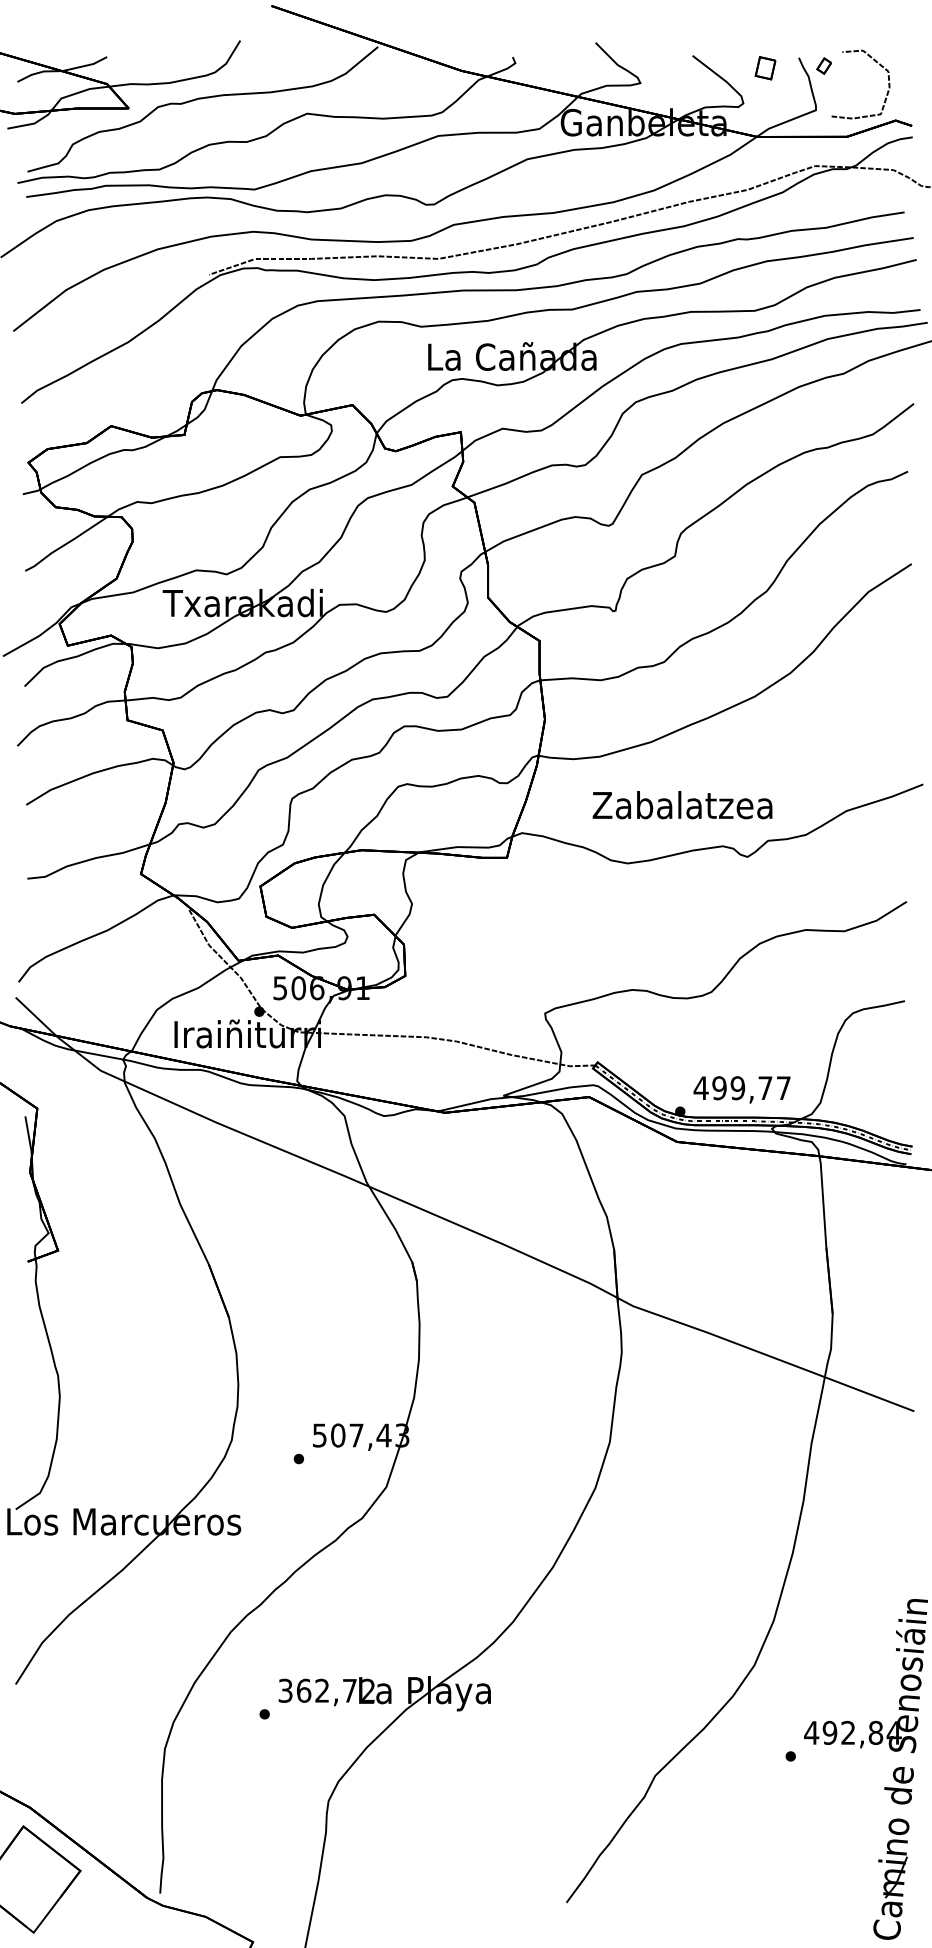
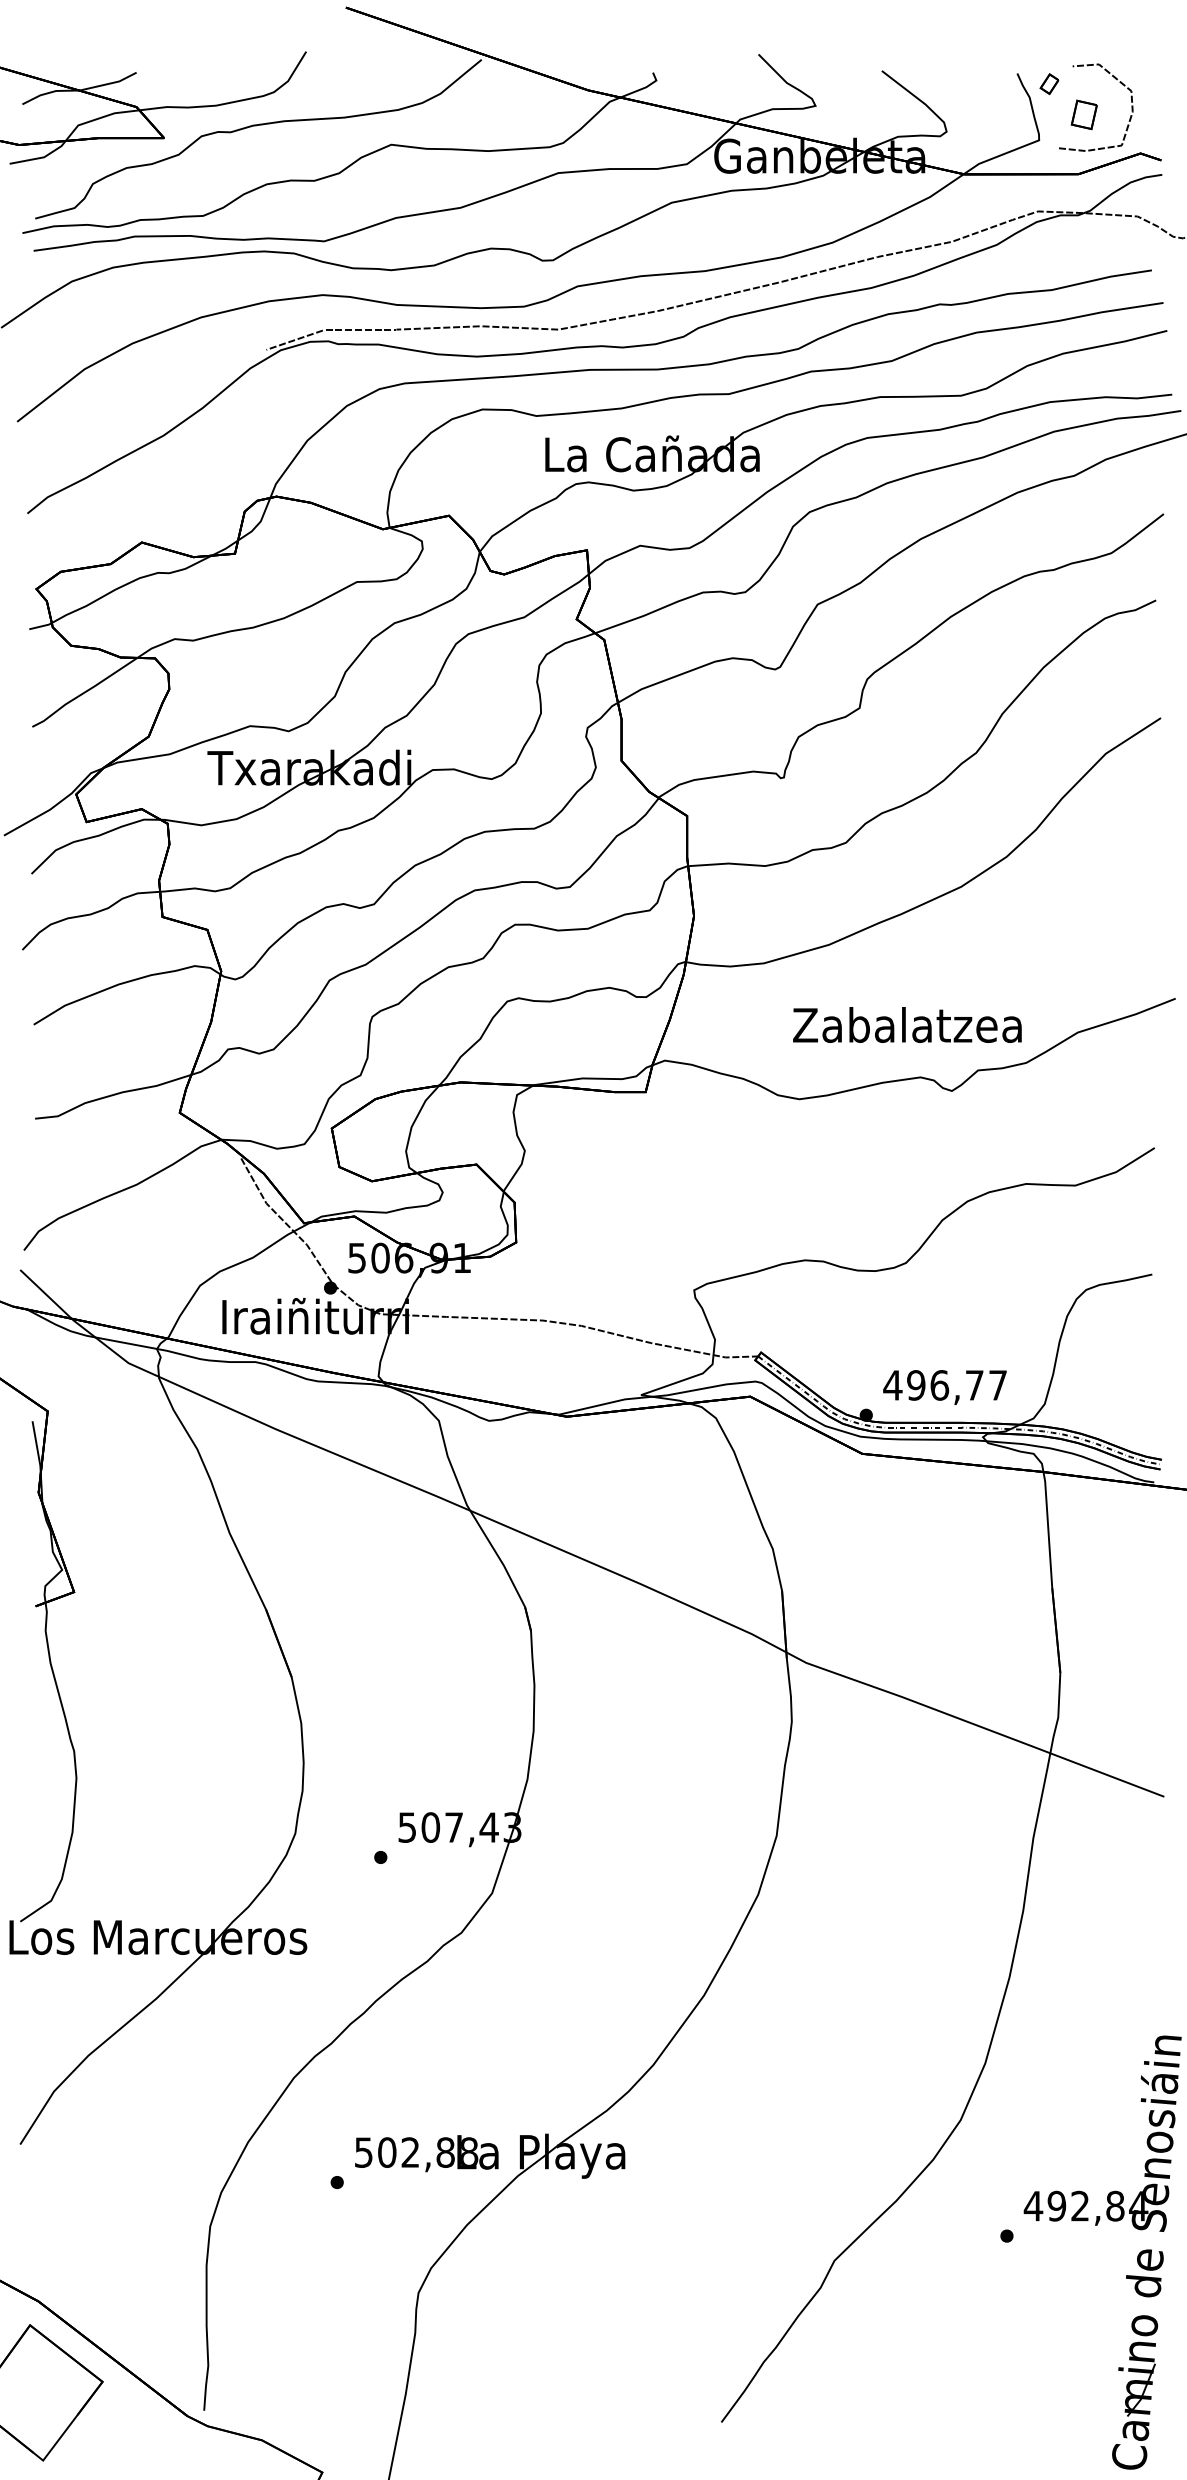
part: (765, 68) -> (1084, 115), moved
text: (682, 805) -> (907, 1025), moved
text: (737, 1088) -> (939, 1385), 499,77 -> 496,77
text: (327, 1690) -> (417, 2152), 362,72 -> 502,88

